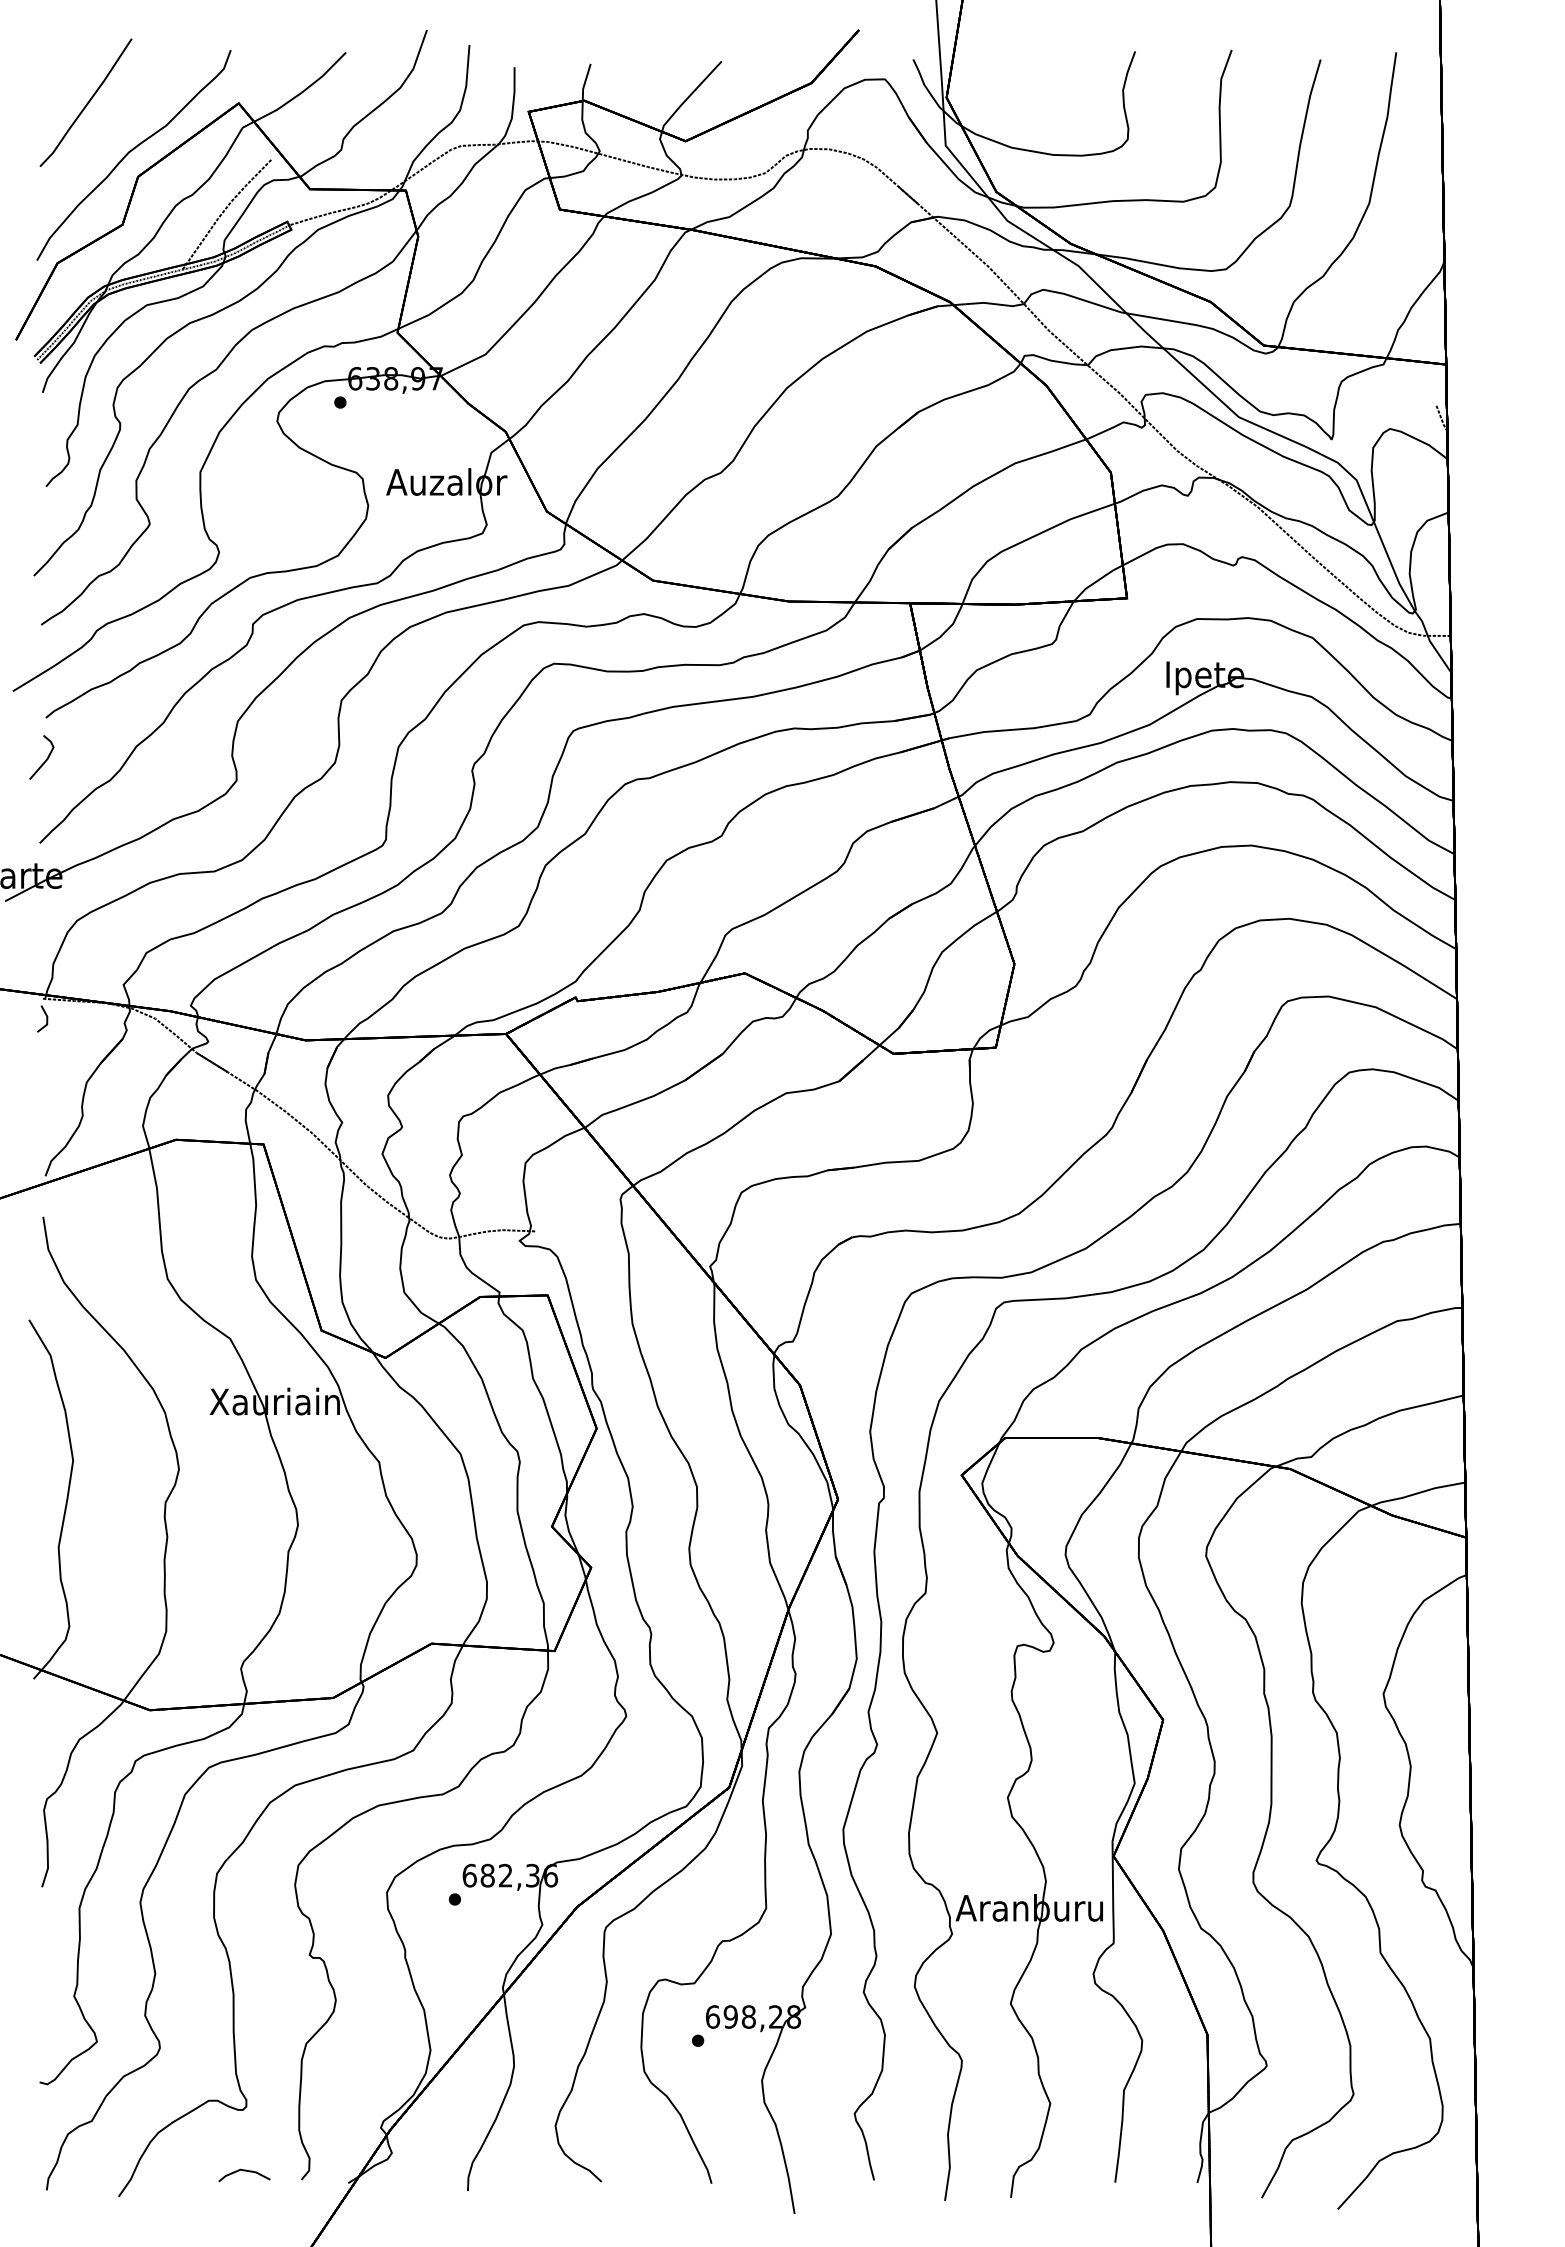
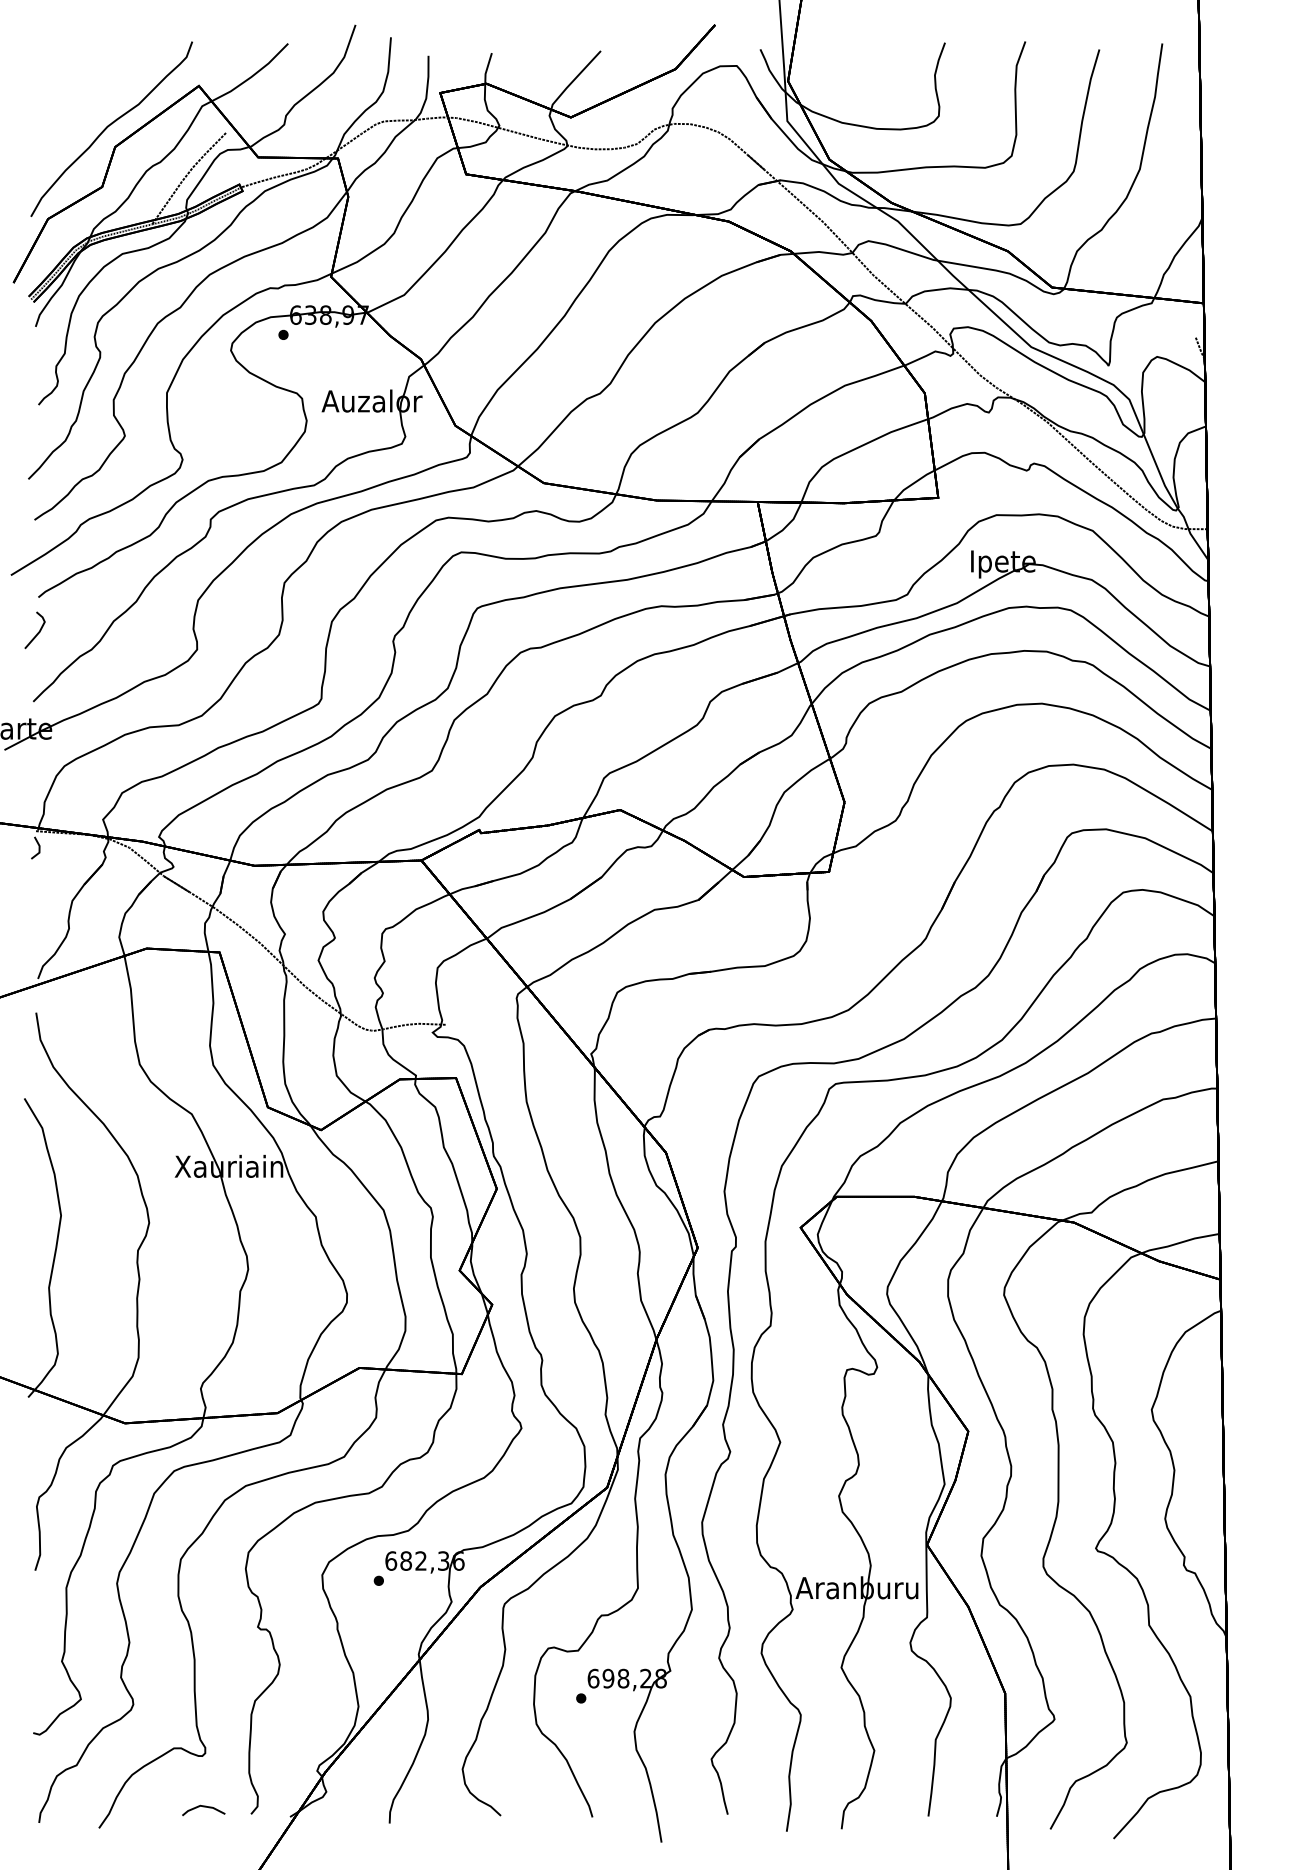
part: (85, 102) -> (71, 85), removed

